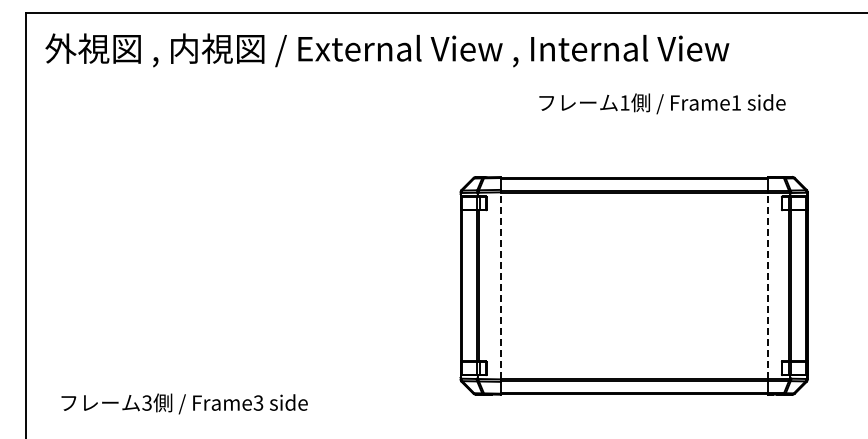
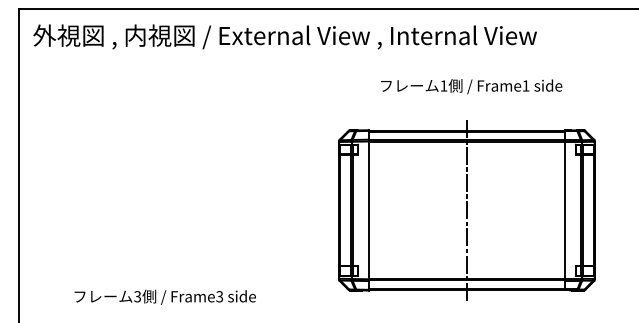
text: (662, 103) -> (471, 86), moved
line: (500, 285) -> (368, 210), dashed -> solid
line: (634, 285) -> (467, 210), added
line: (767, 285) -> (565, 210), dashed -> solid
text: (184, 403) -> (165, 297), moved

